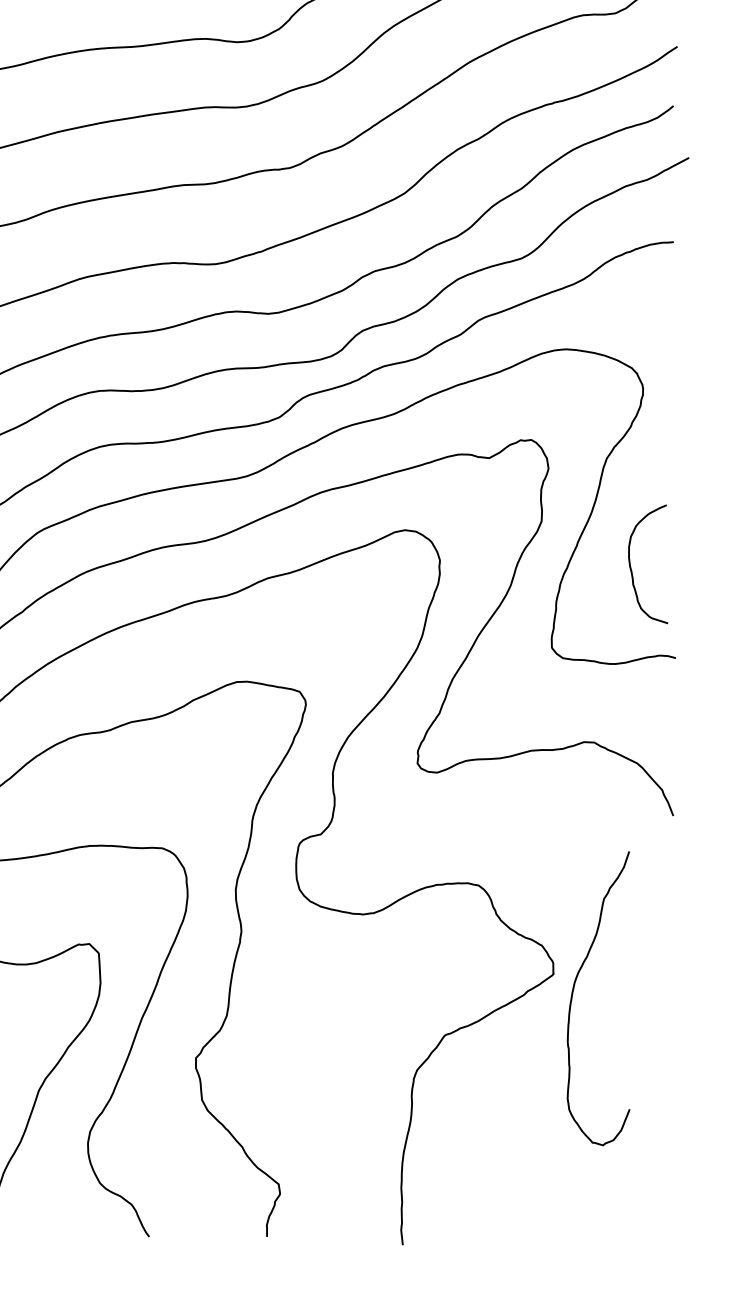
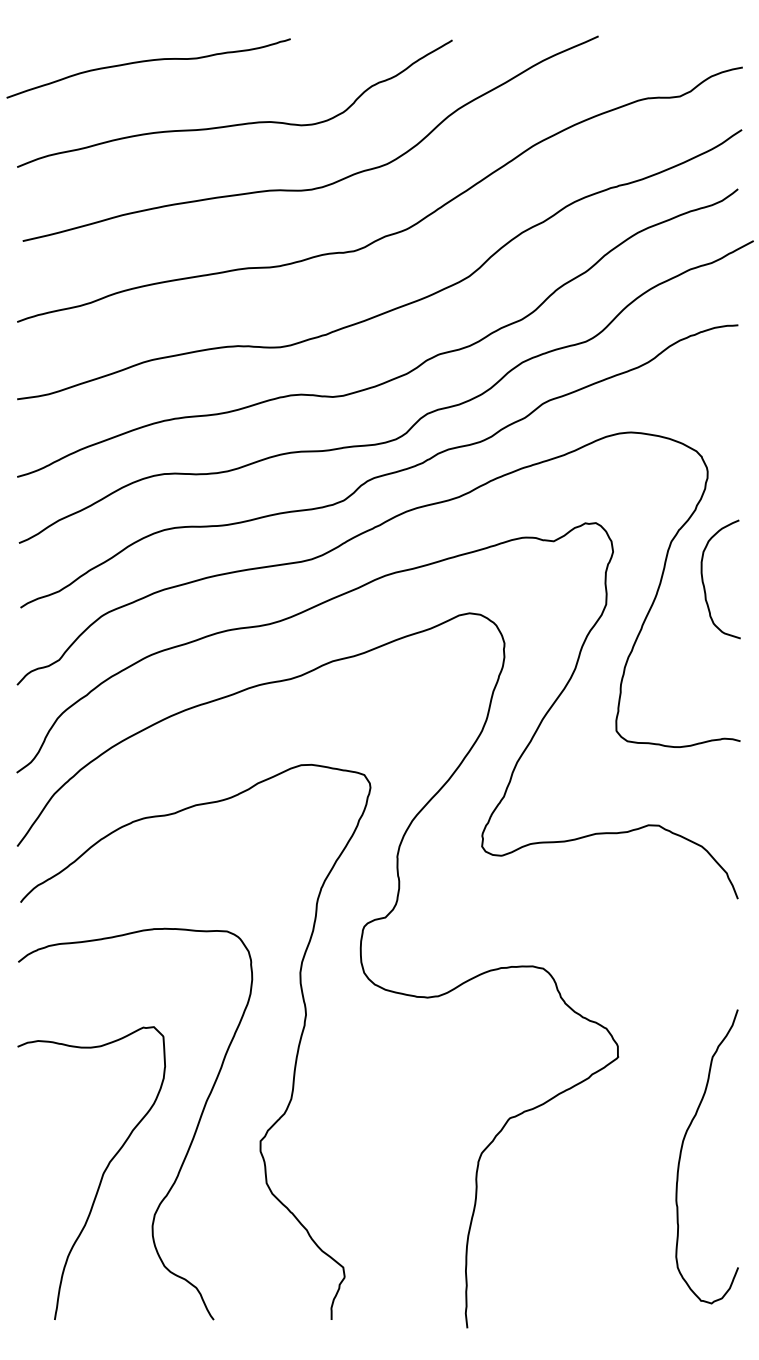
curve: (631, 568) -> (704, 583), moved
curve: (573, 991) -> (682, 1149), moved

